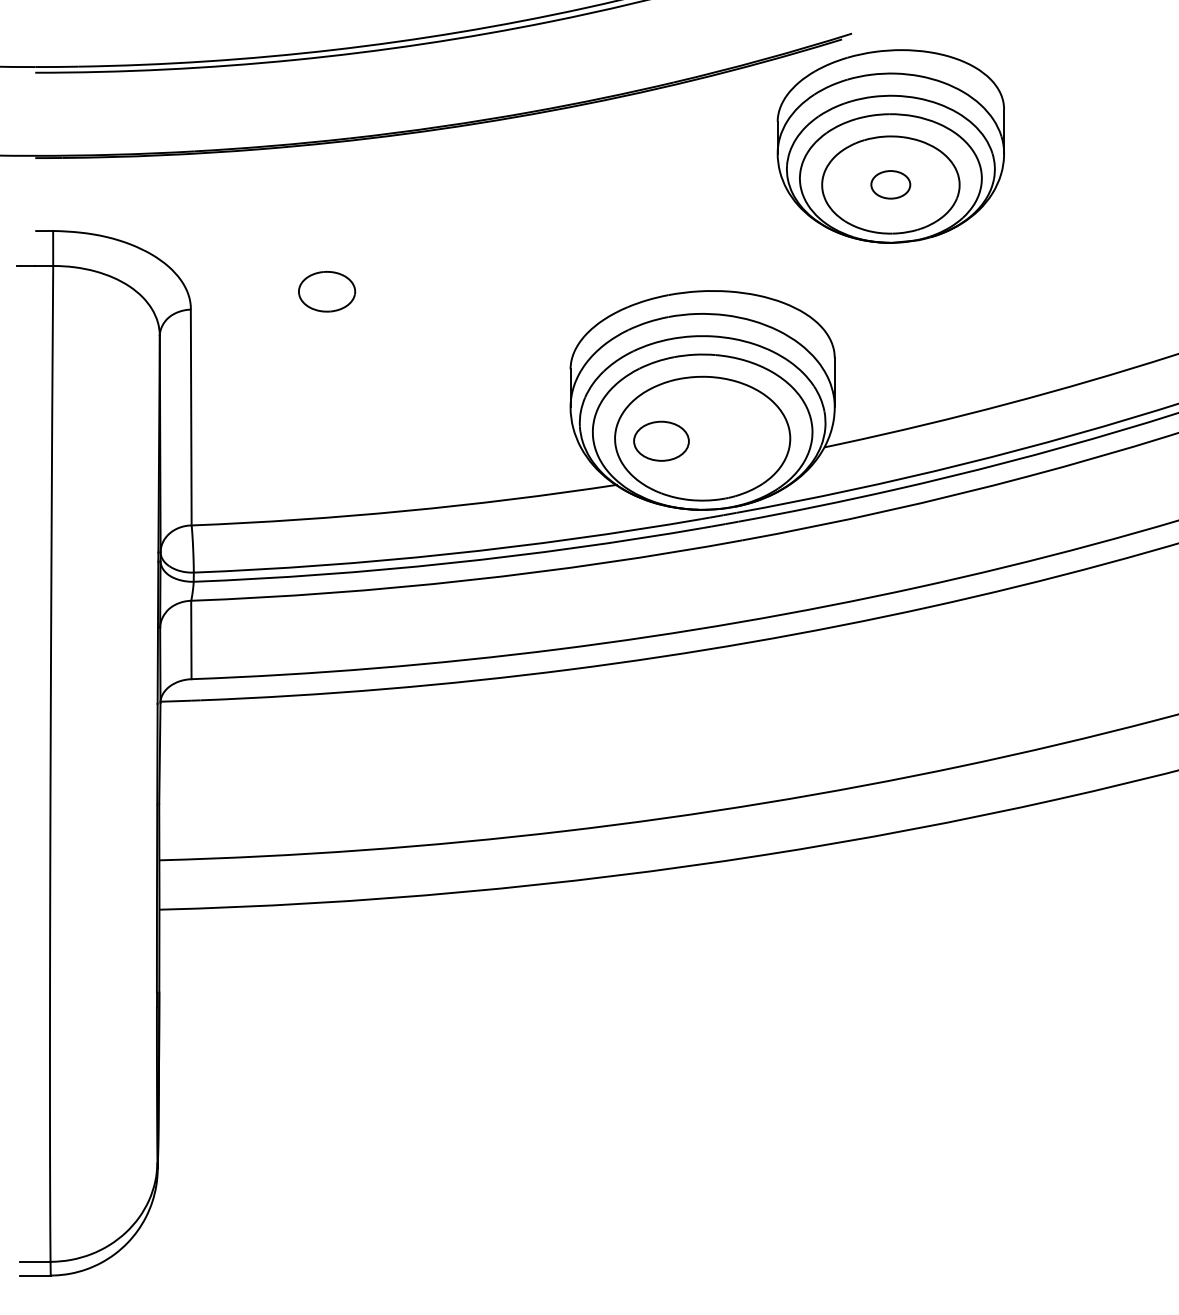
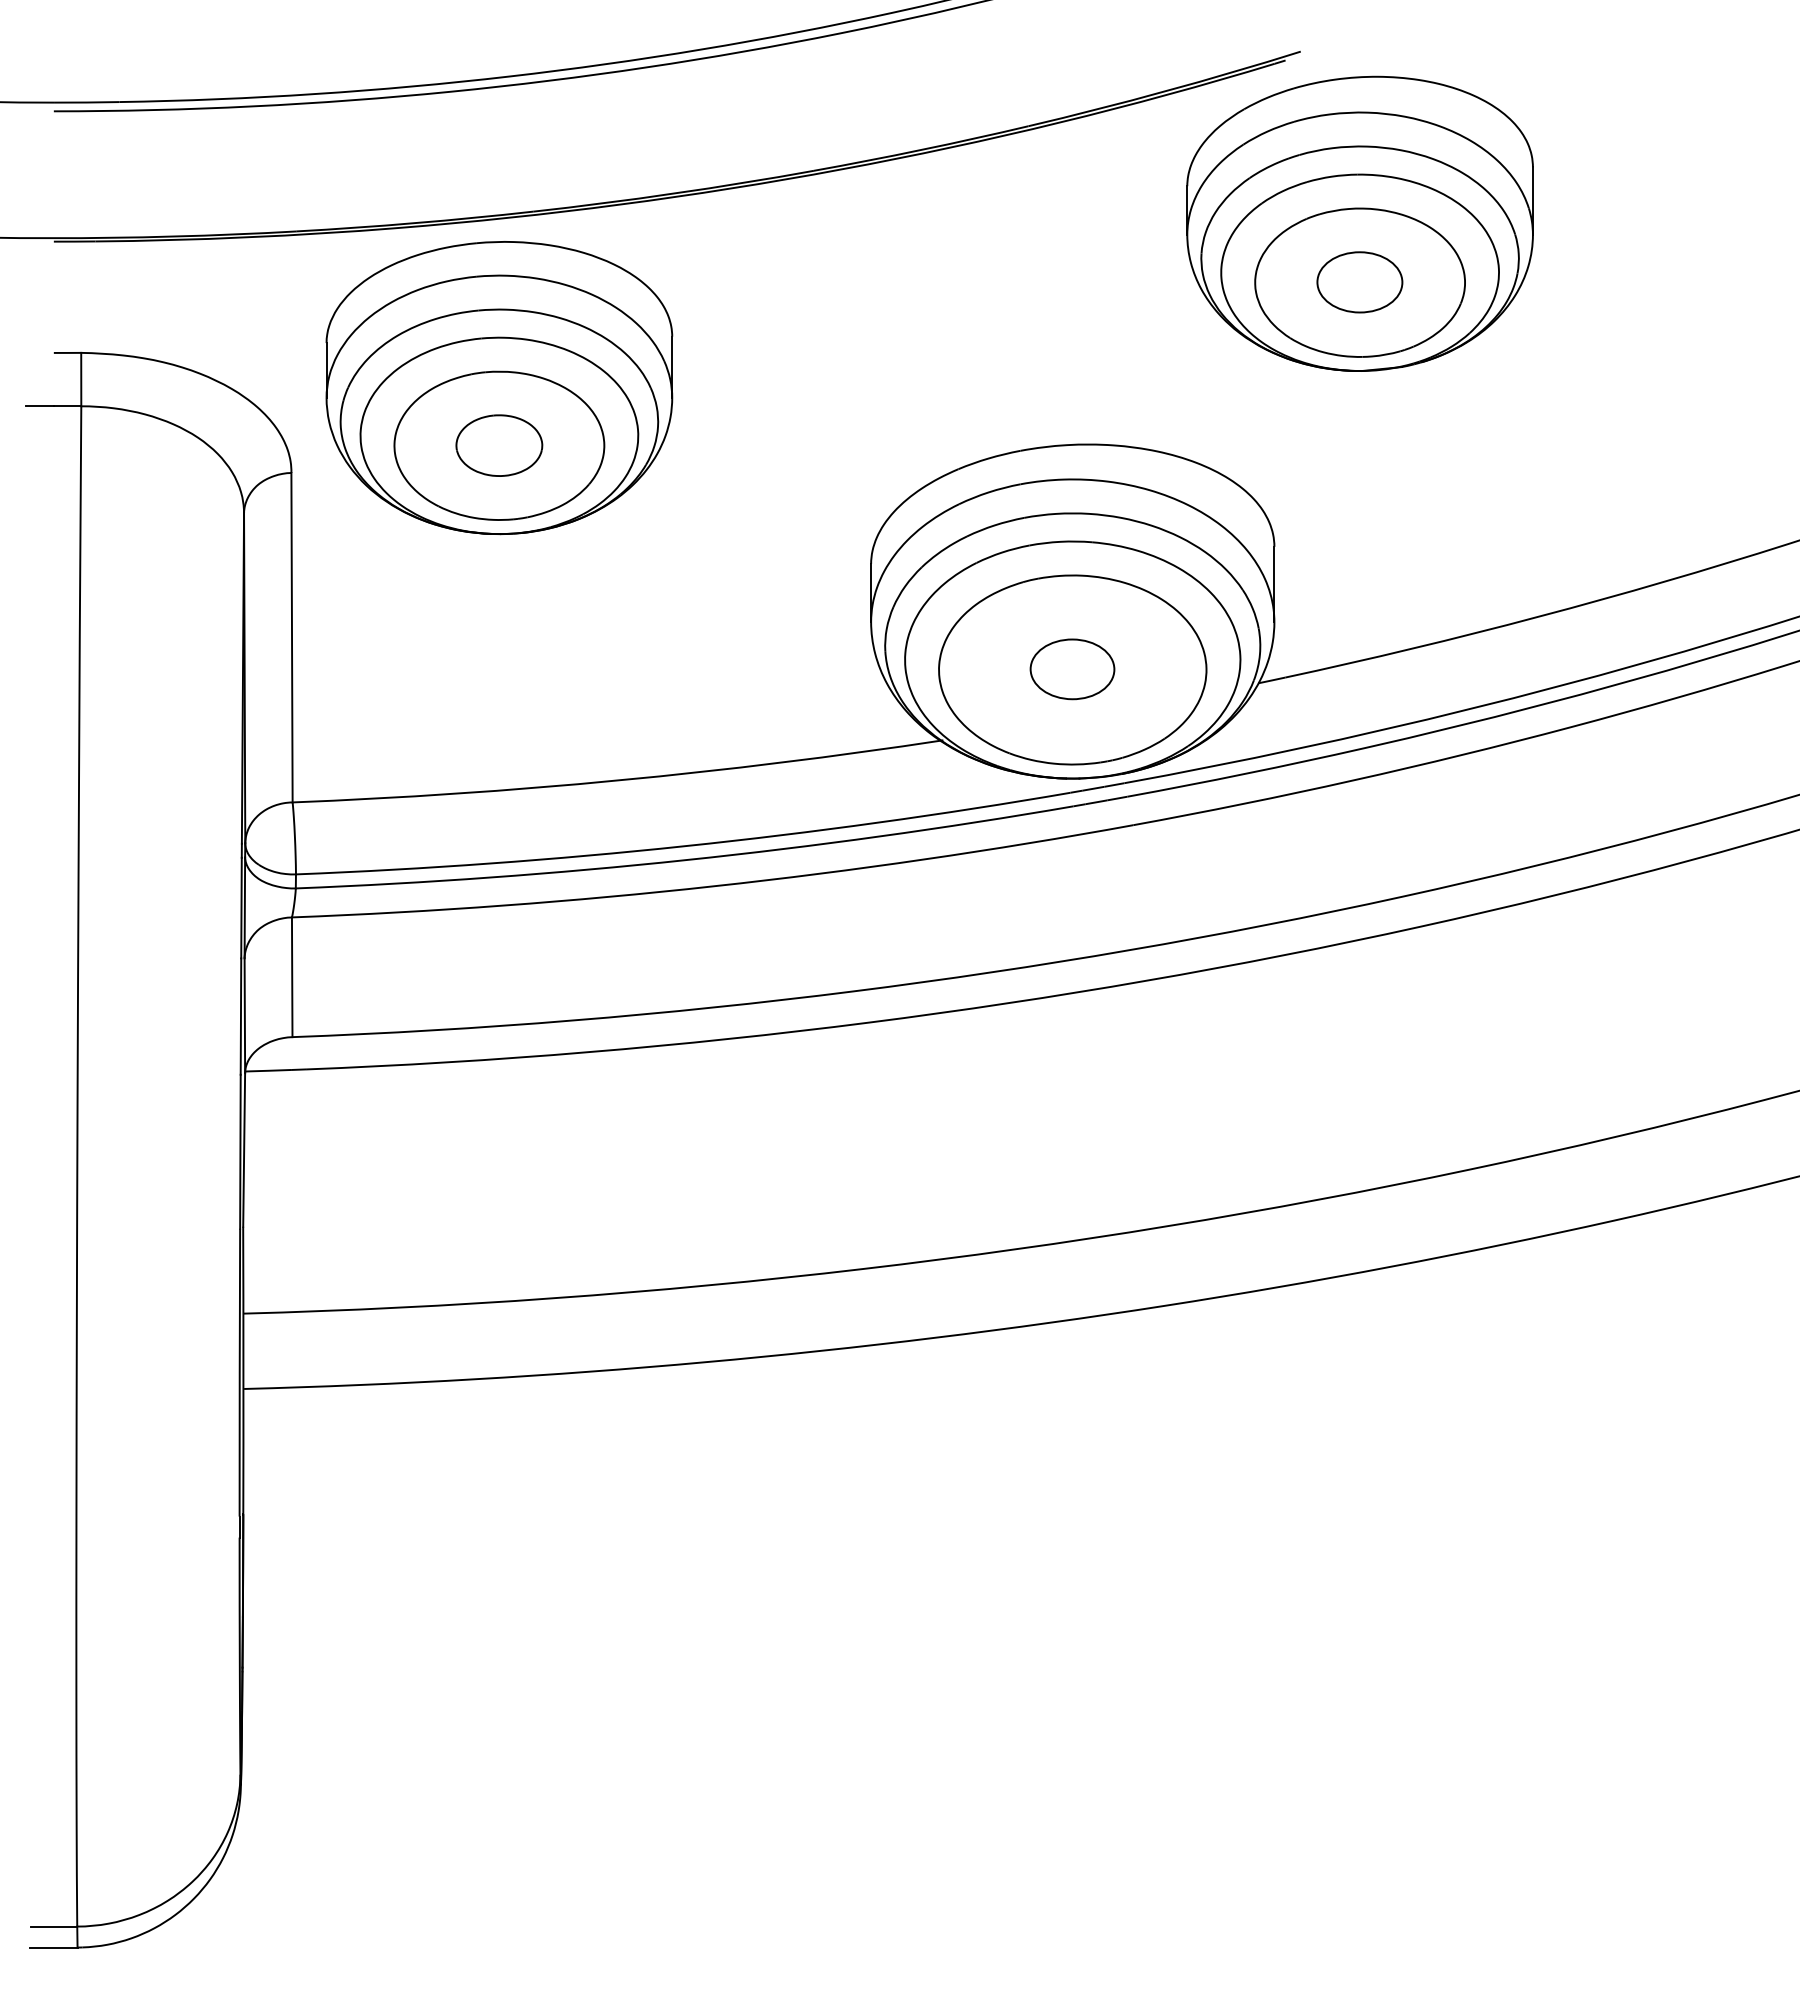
part: (890, 184) -> (1359, 281), size x1.43
part: (327, 253) -> (500, 387), added
part: (661, 440) -> (1072, 668), moved

